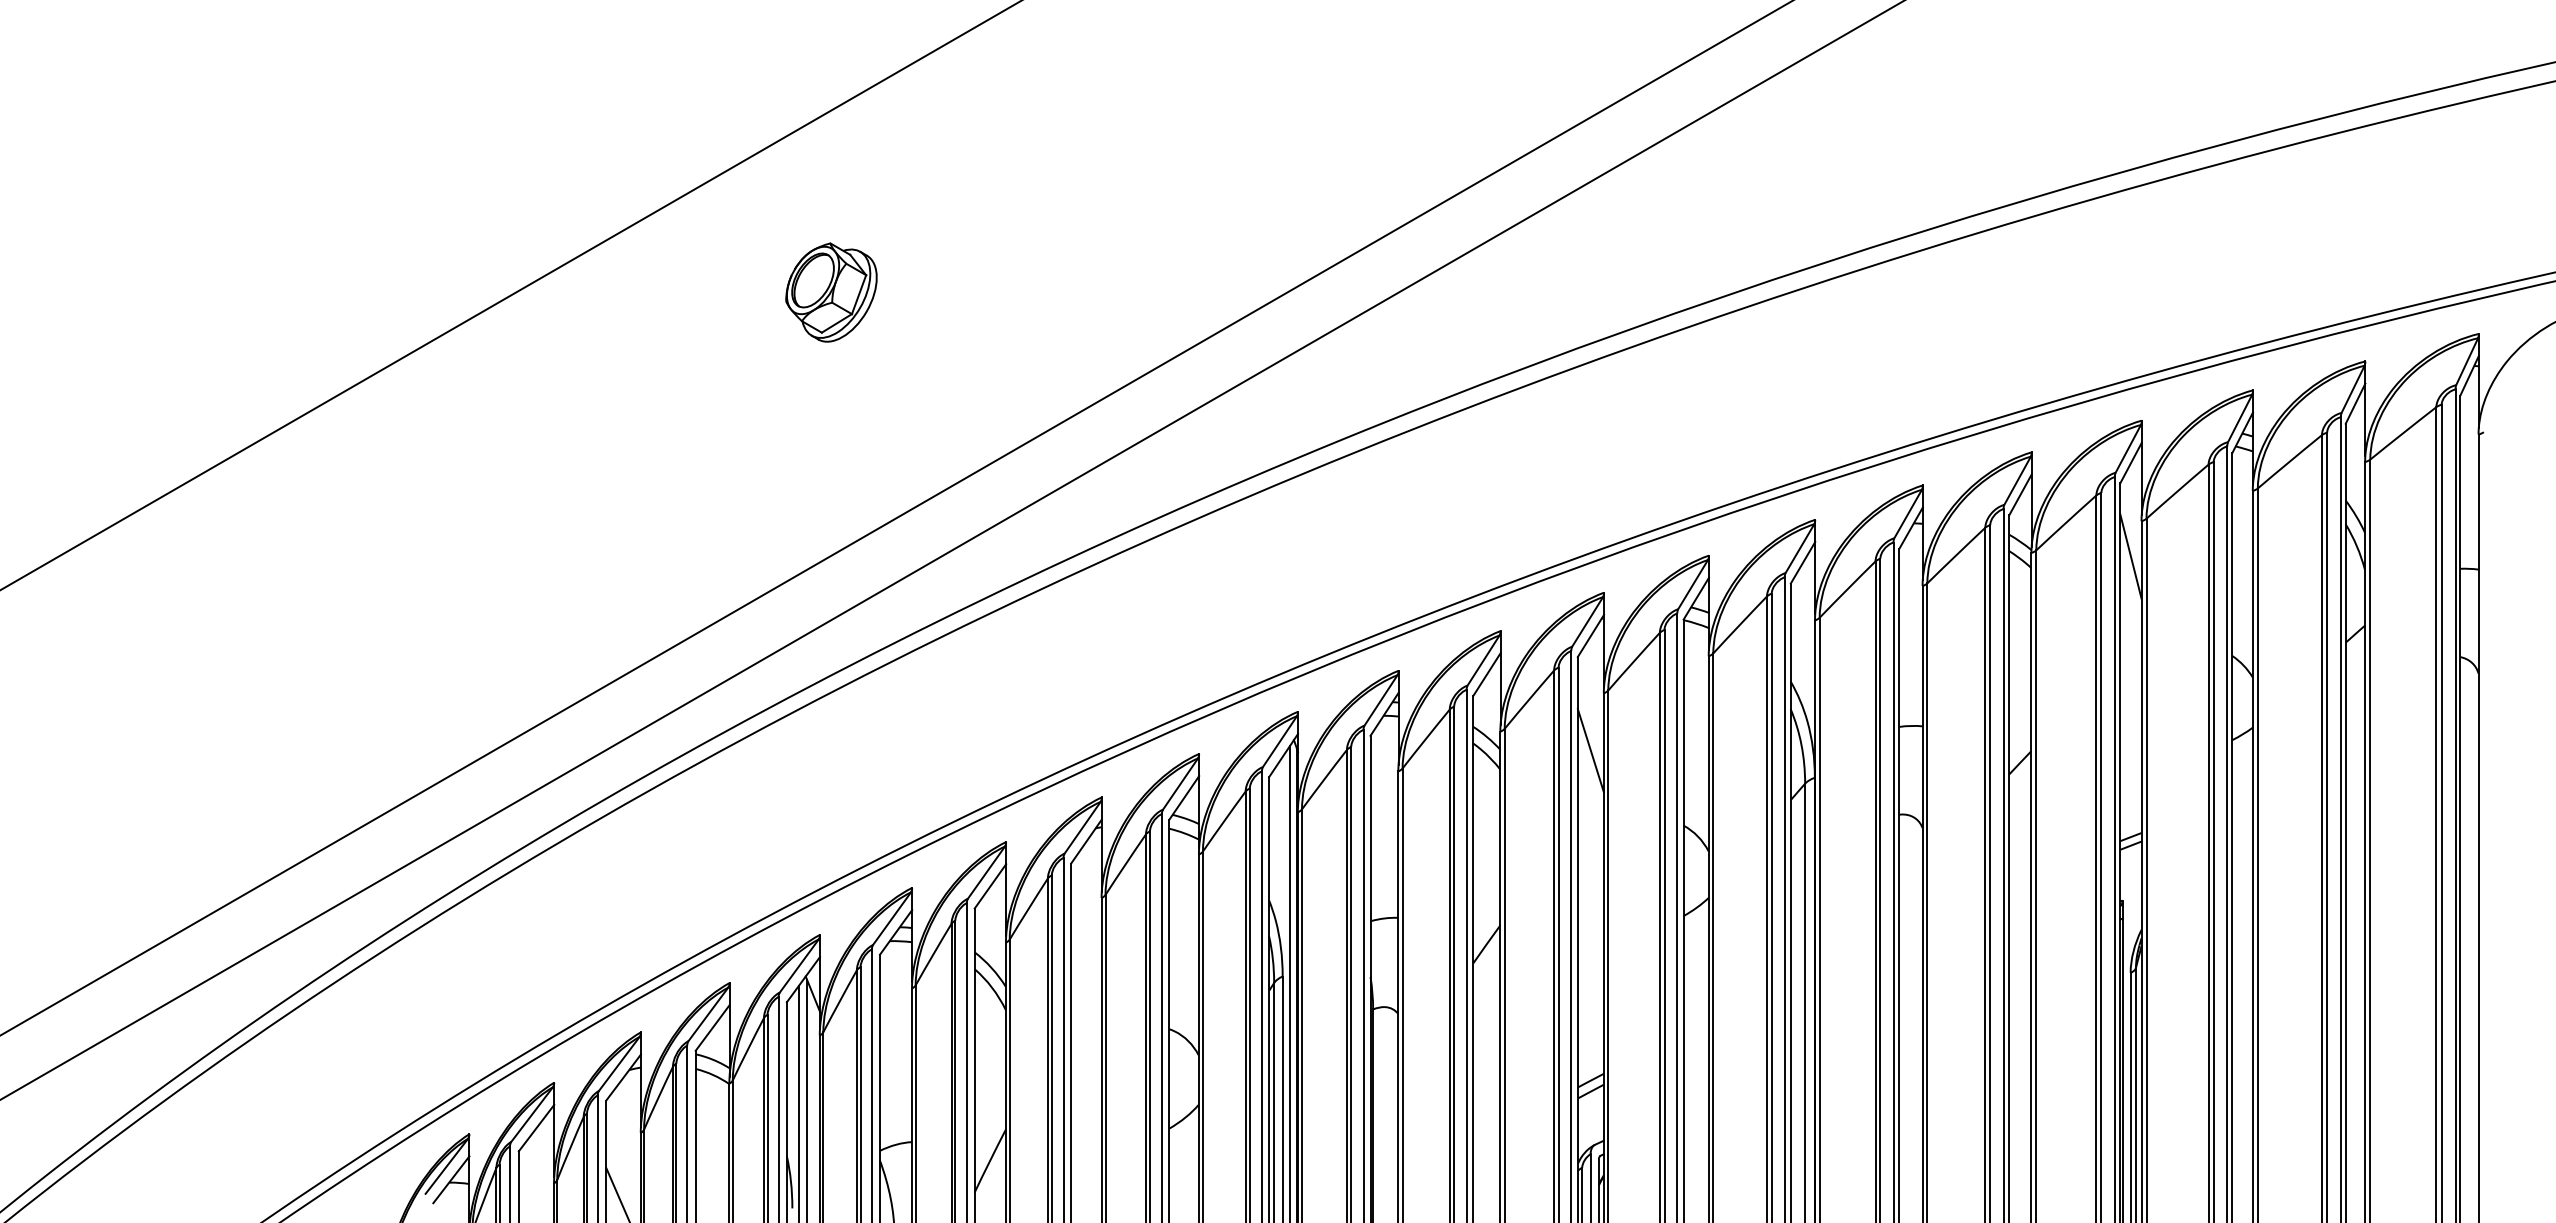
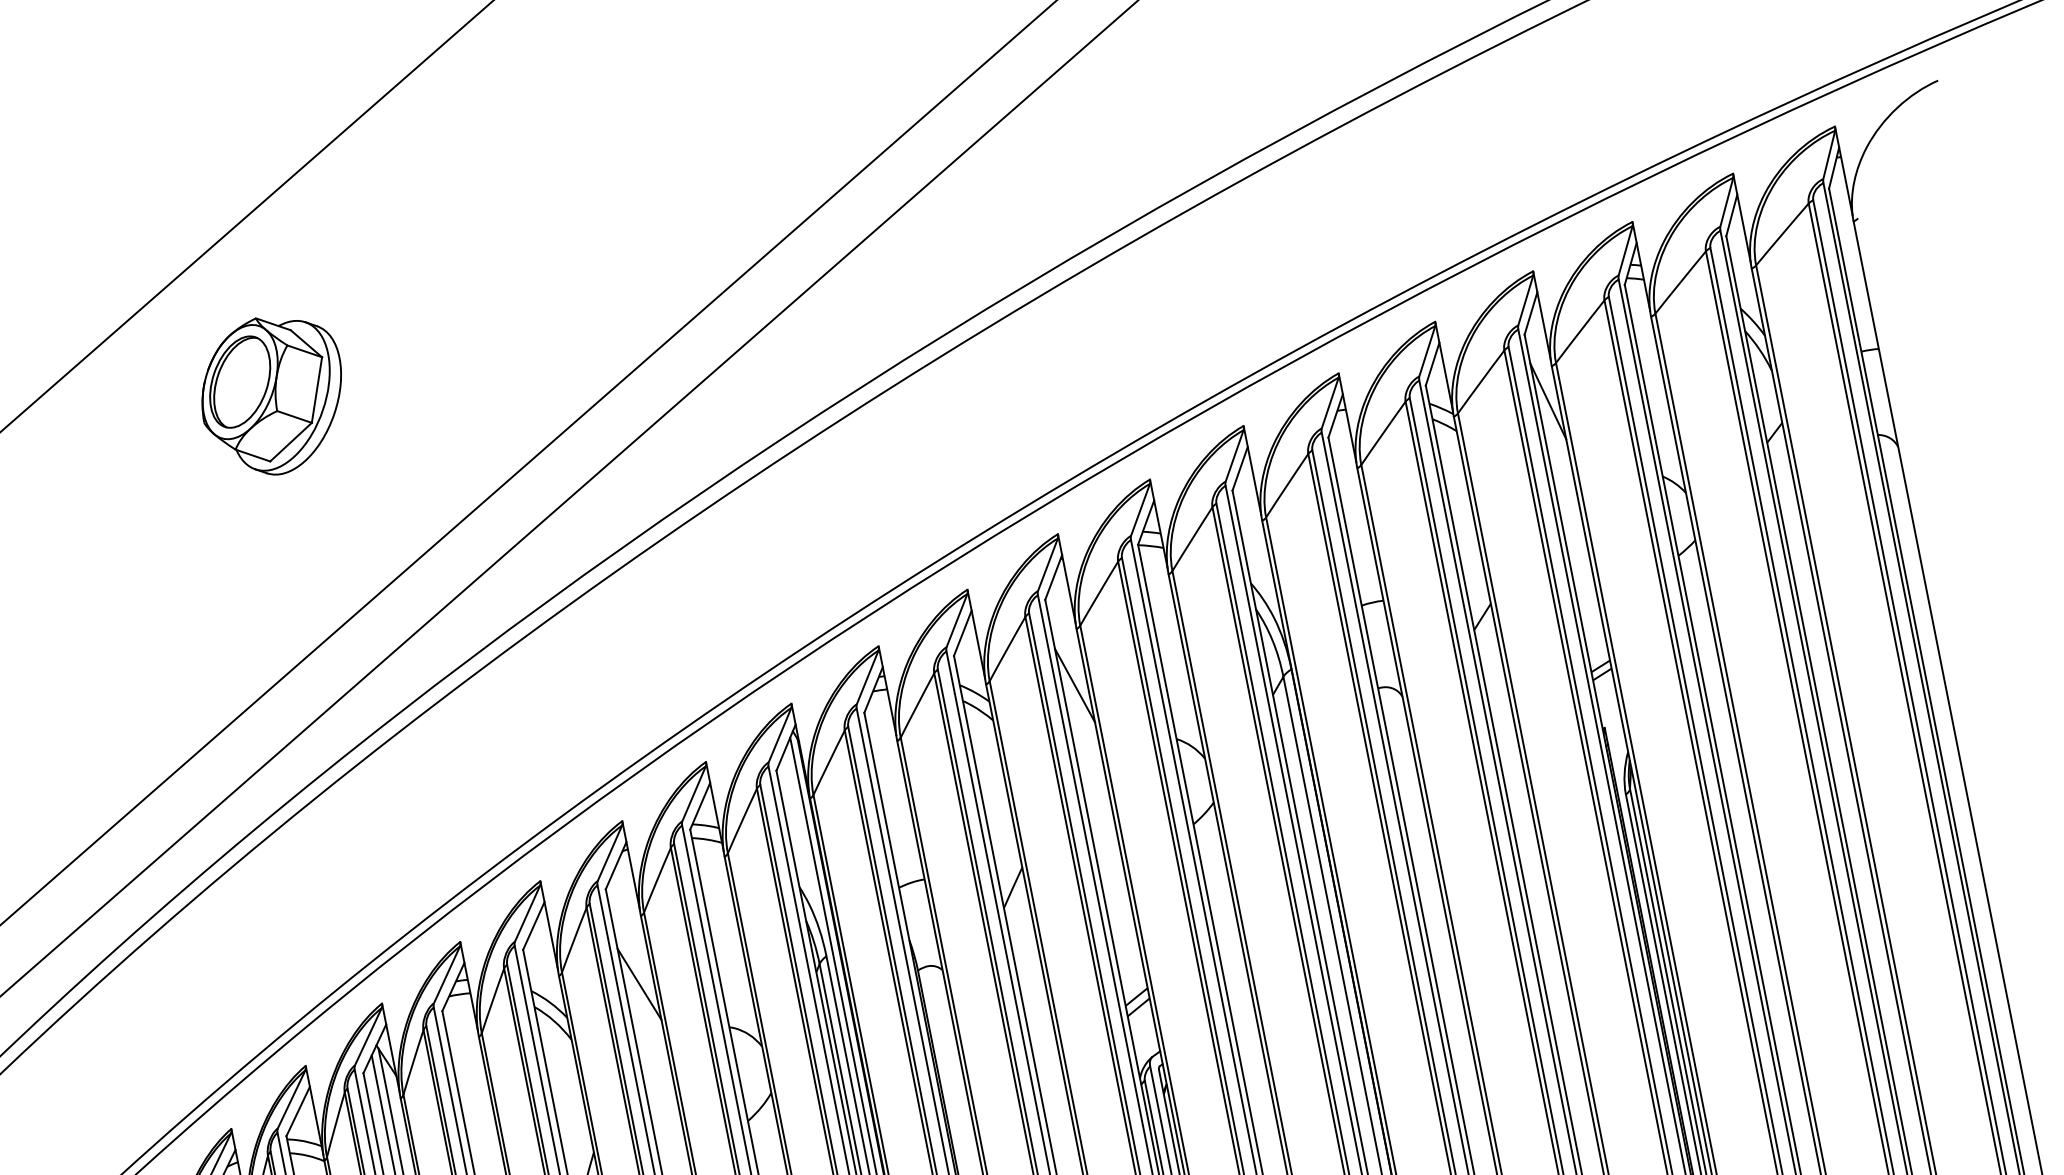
part: (831, 292) -> (272, 395), size x1.67
line: (1086, 967) -> (639, 984), added

